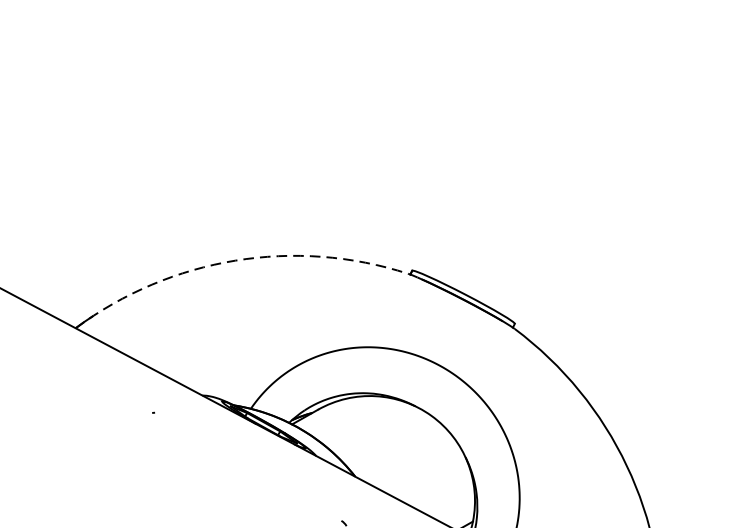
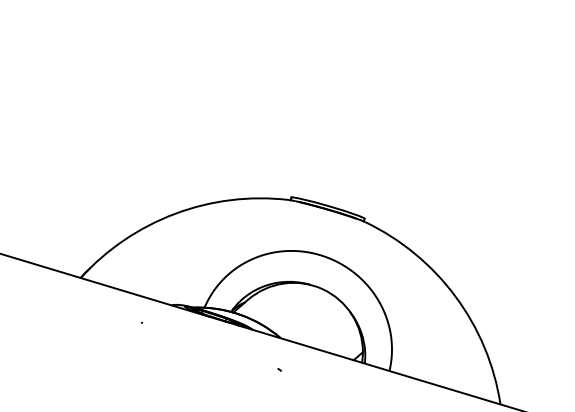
arc: (235, 260) -> (175, 213), dashed -> solid

